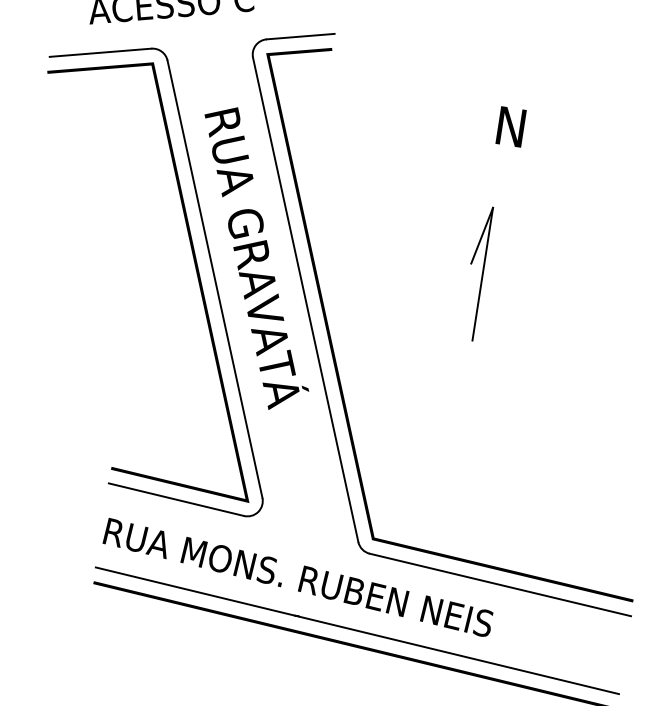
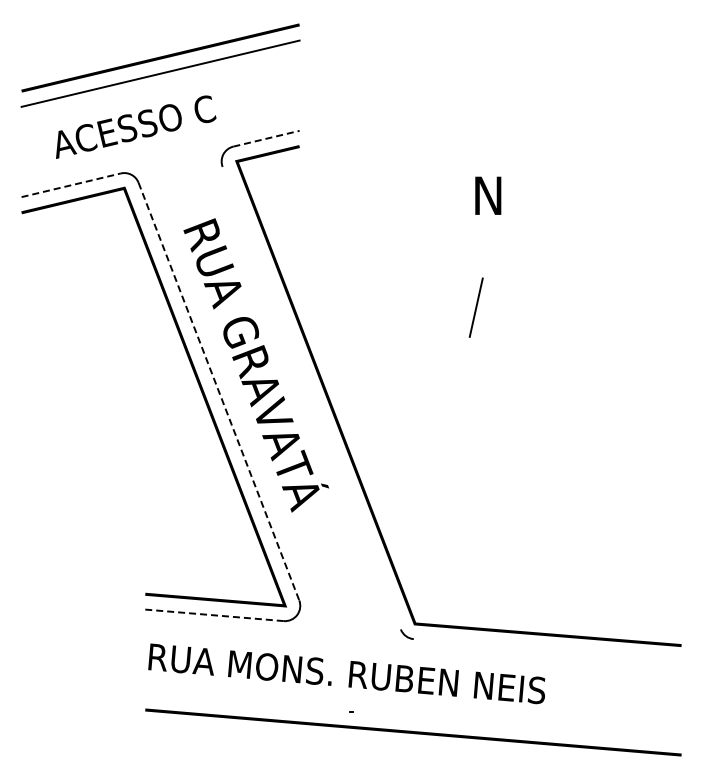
line: (300, 36) -> (266, 138), solid -> dashed
line: (100, 53) -> (71, 185), solid -> dashed
line: (482, 274) -> (482, 345), removed
line: (214, 279) -> (218, 391), solid -> dashed
line: (305, 299) -> (311, 397), removed
line: (176, 499) -> (214, 615), solid -> dashed
line: (500, 584) -> (547, 649), removed
line: (357, 630) -> (413, 716), removed

